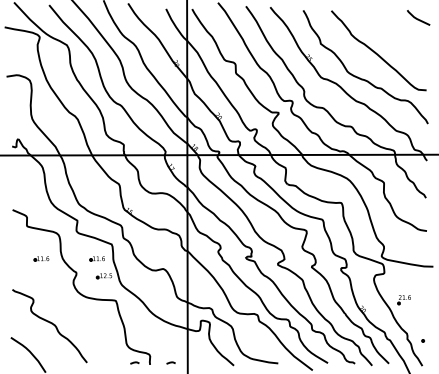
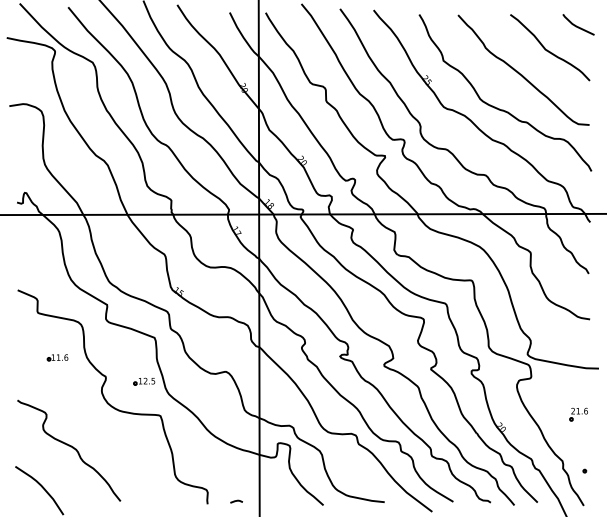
curve: (396, 35) -> (547, 49), added
part: (97, 258) -> (134, 357), removed
part: (404, 299) -> (578, 414), moved
line: (134, 362) -> (186, 501), removed

